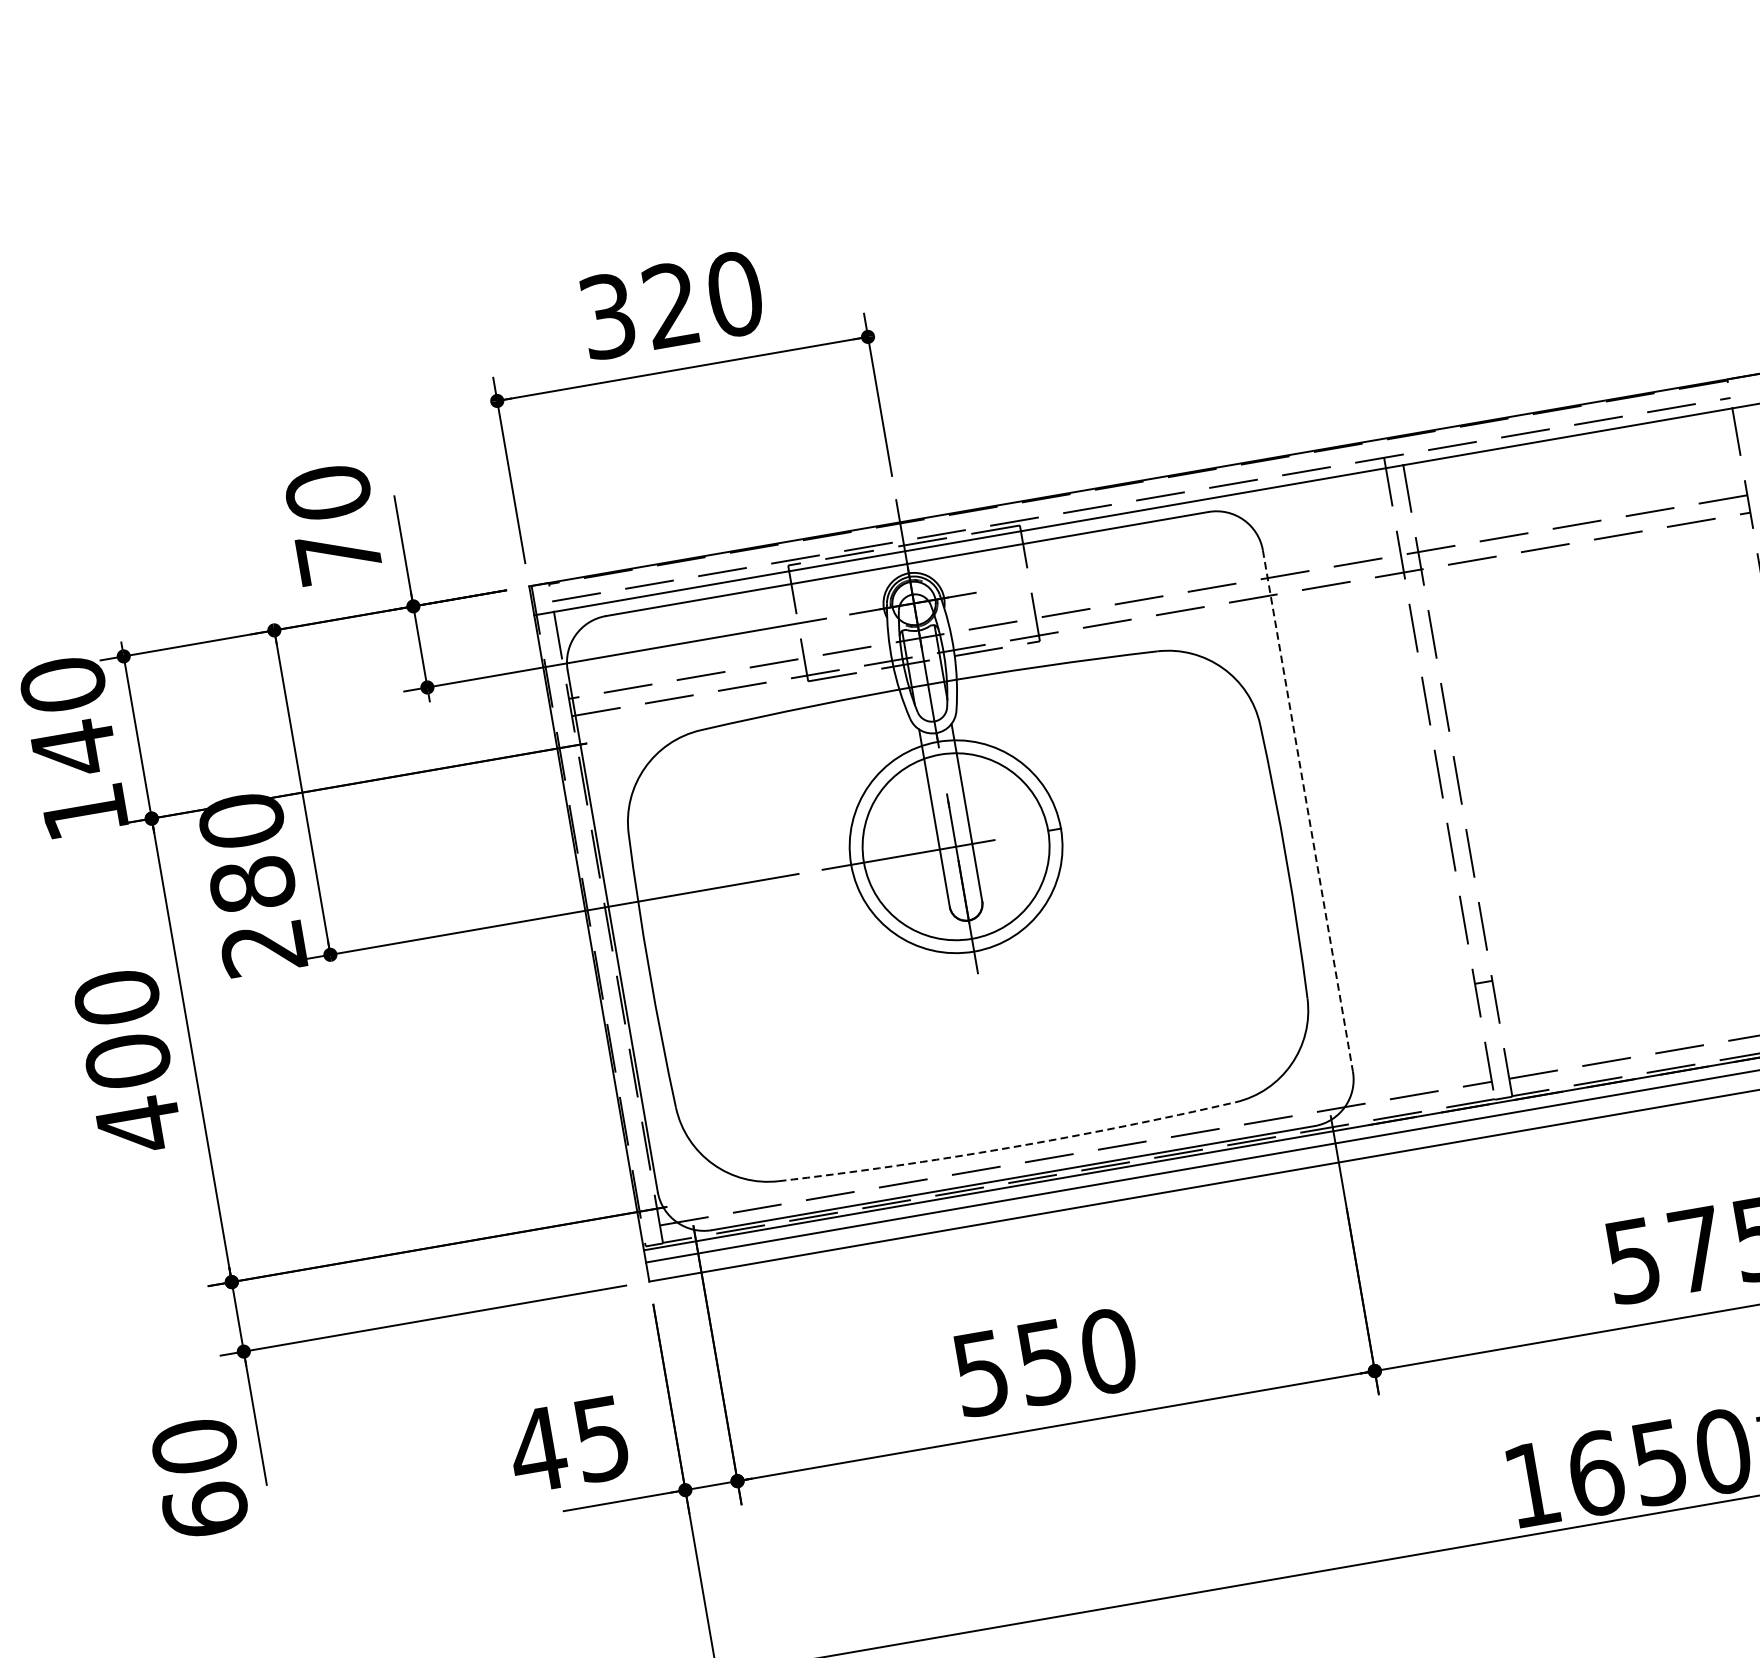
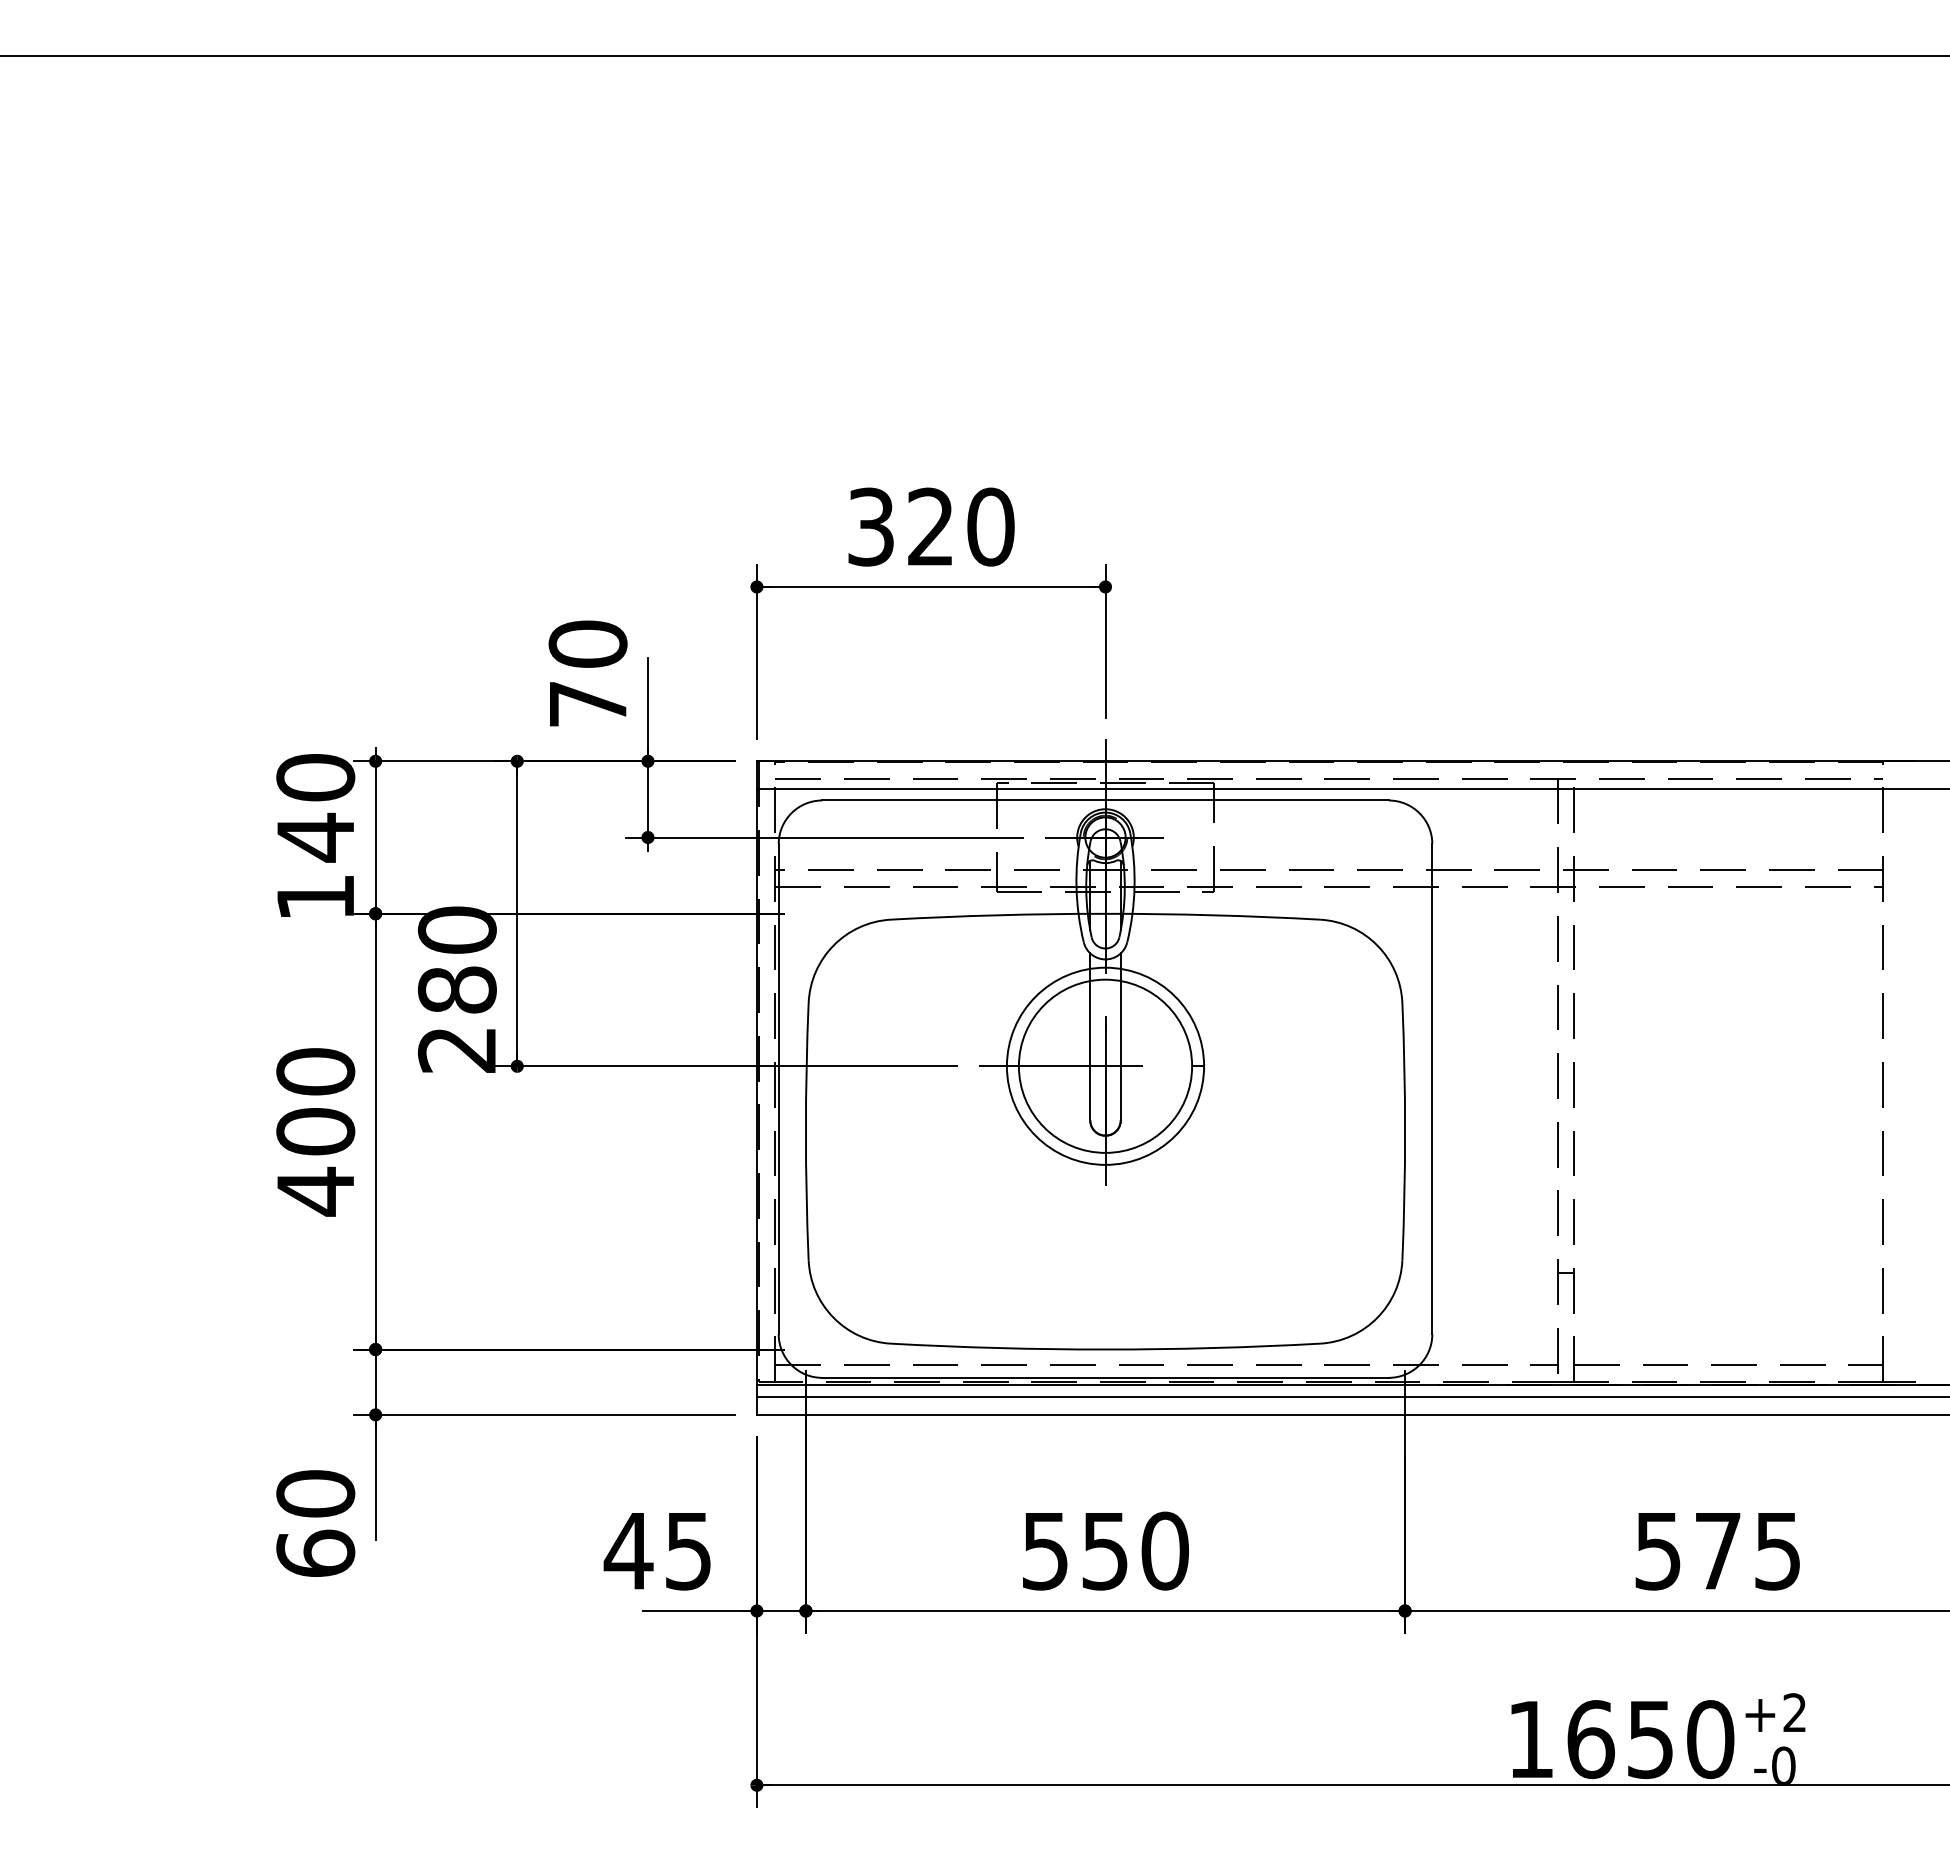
line: (1308, 811) -> (1432, 1089), dashed -> solid
arc: (1008, 1147) -> (1105, 1349), dashed -> solid

